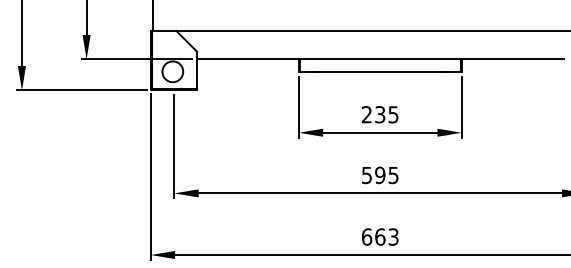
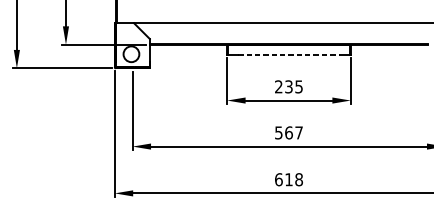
line: (380, 72) -> (289, 54), solid -> dashed
text: (386, 175) -> (293, 133), 595 -> 567
text: (386, 236) -> (293, 179), 663 -> 618

